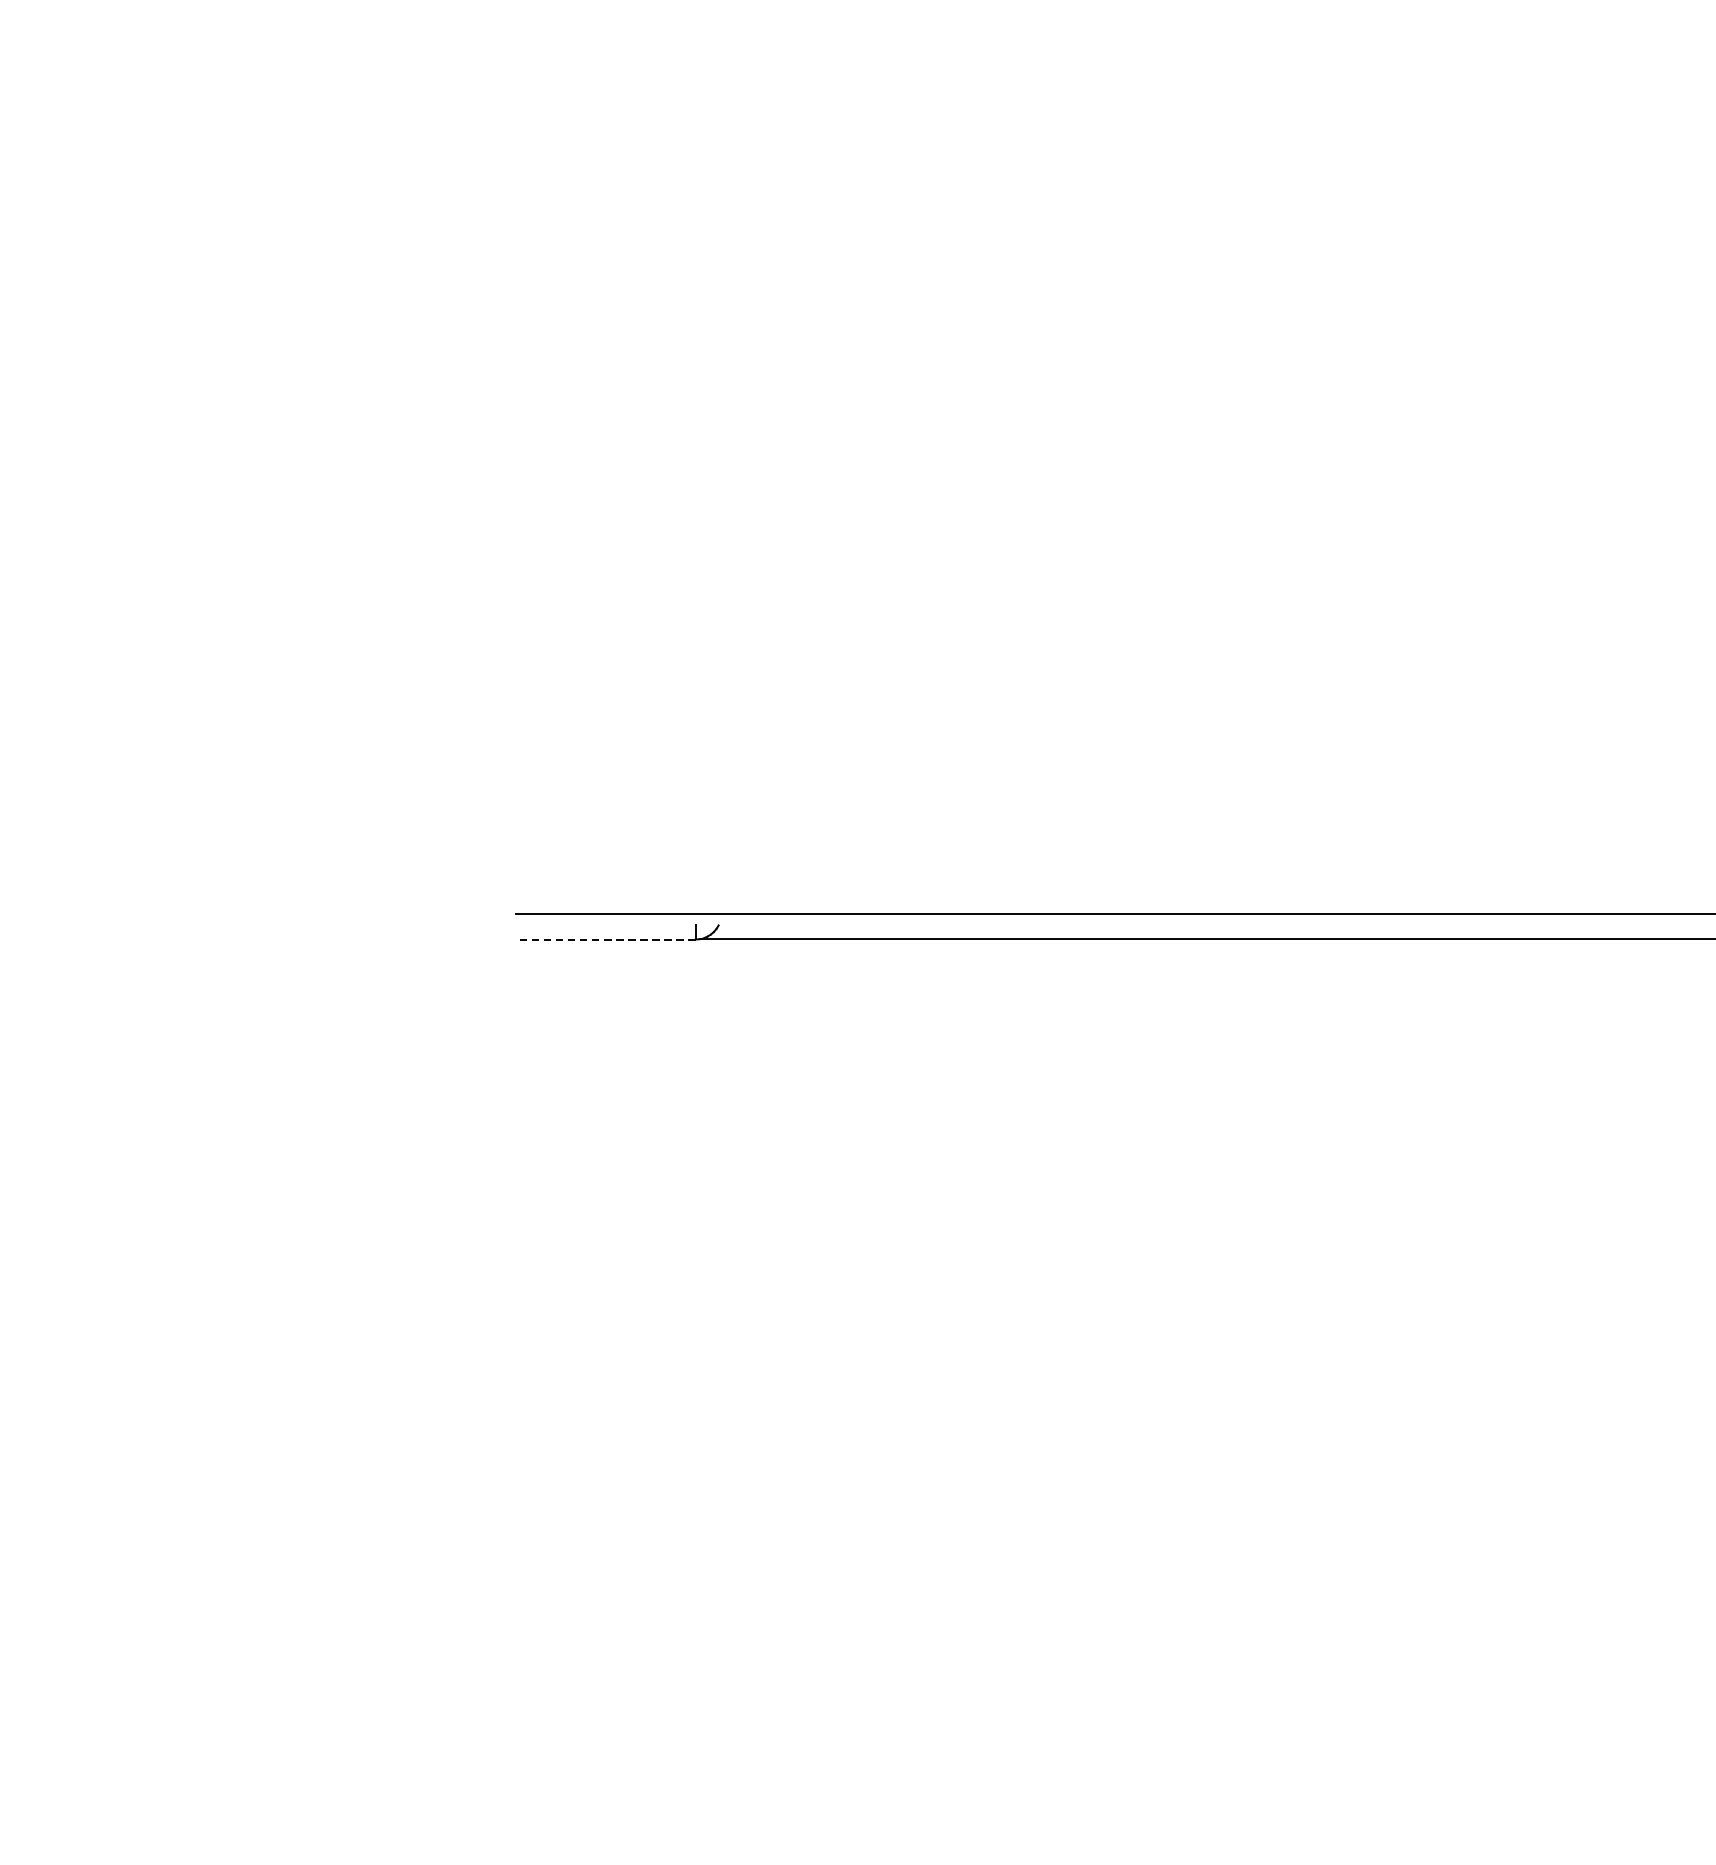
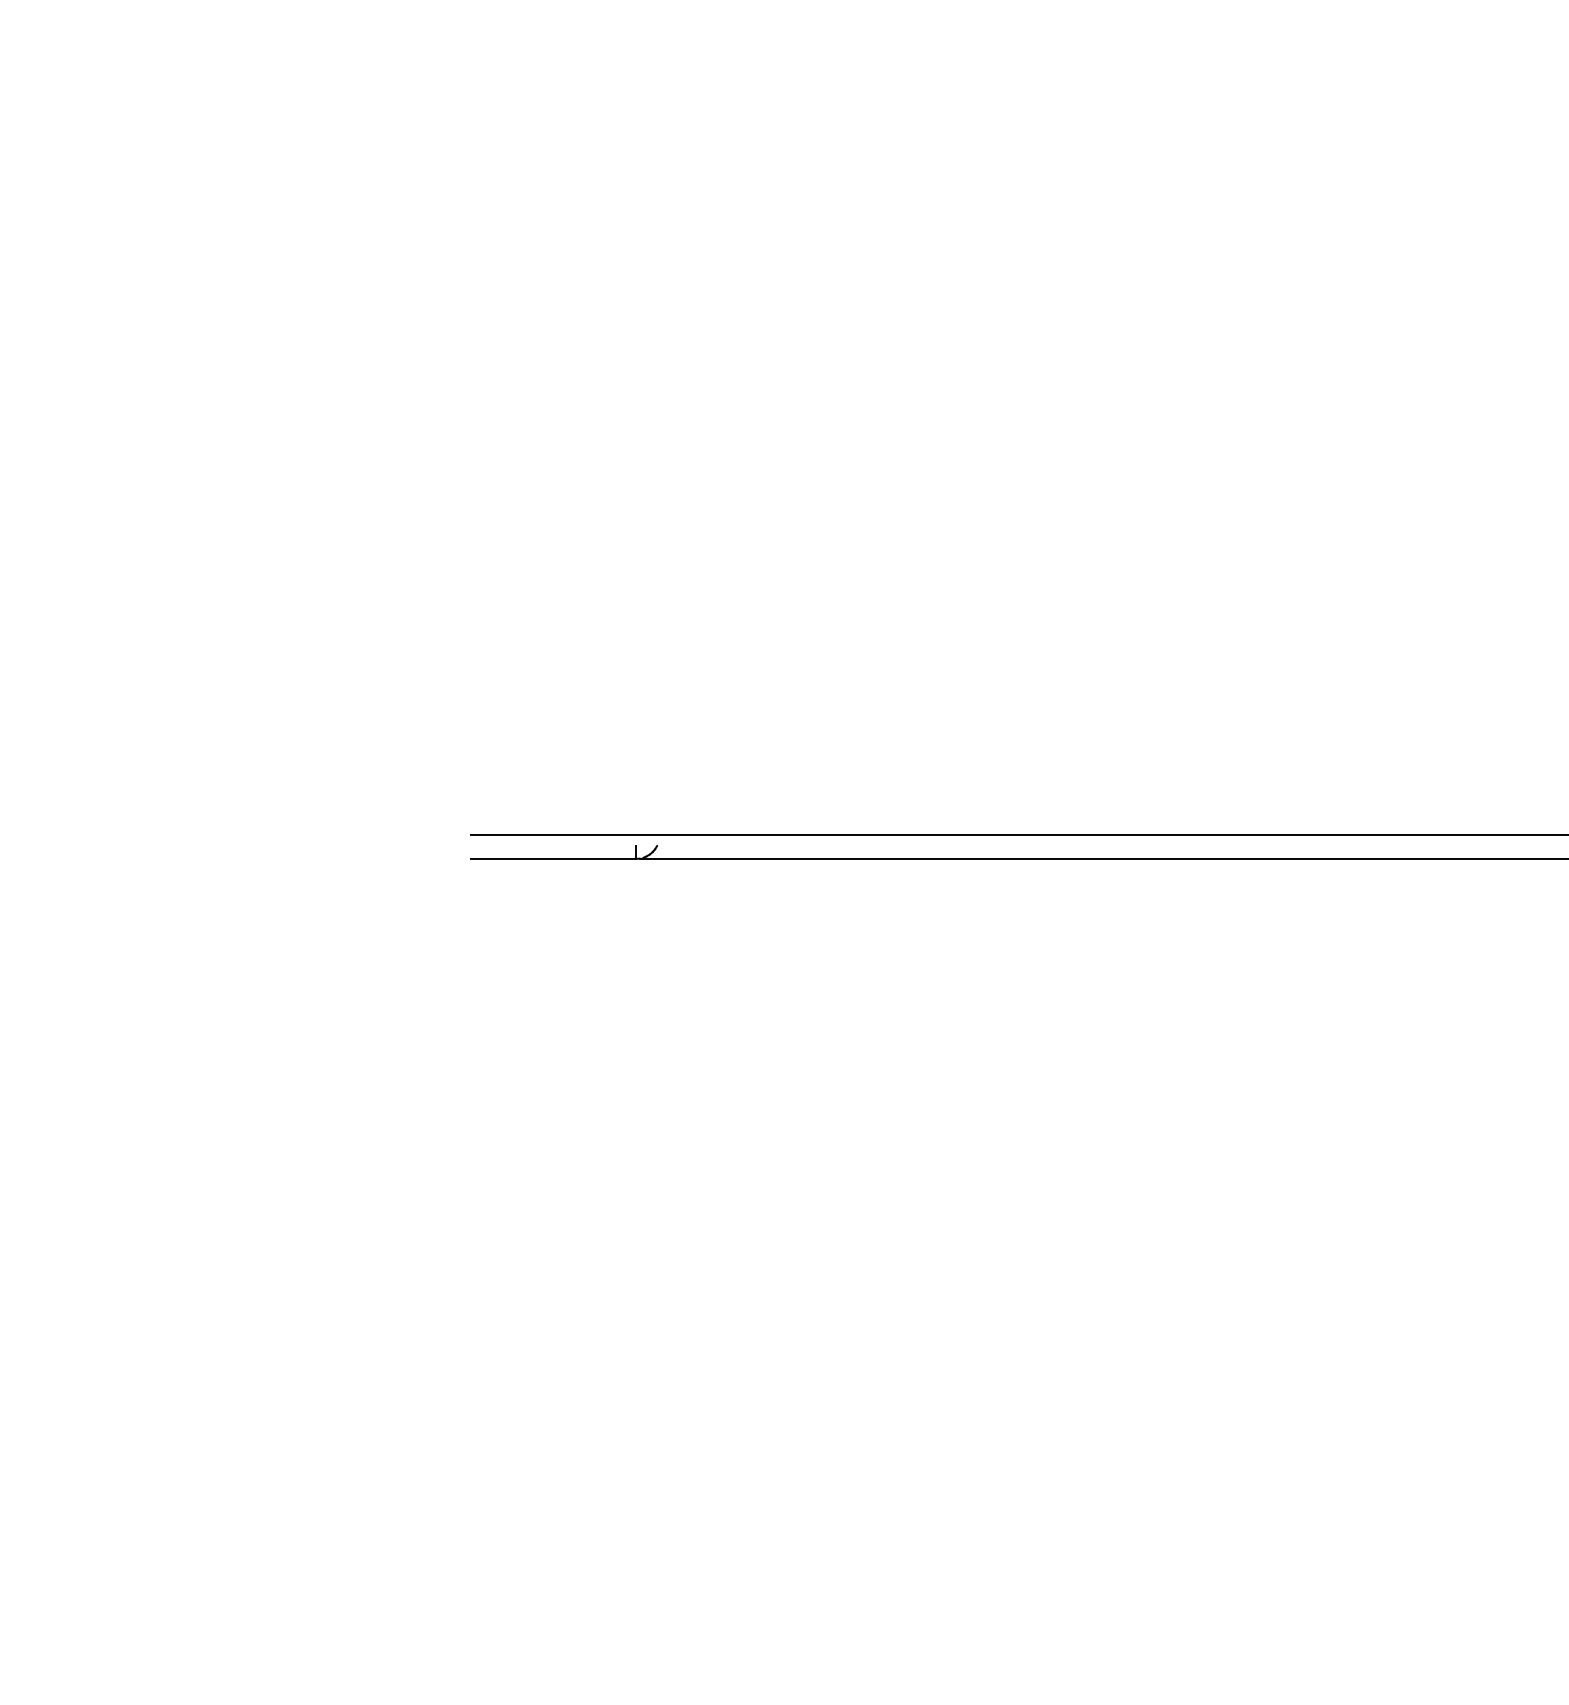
line: (605, 939) -> (553, 858), dashed -> solid

